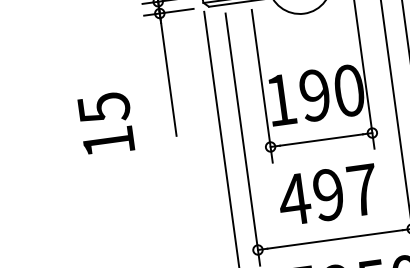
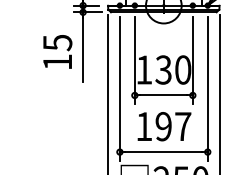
text: (314, 94) -> (163, 69), 190 -> 130
text: (105, 123) -> (57, 51), moved
text: (293, 199) -> (143, 126), 497 -> 197

